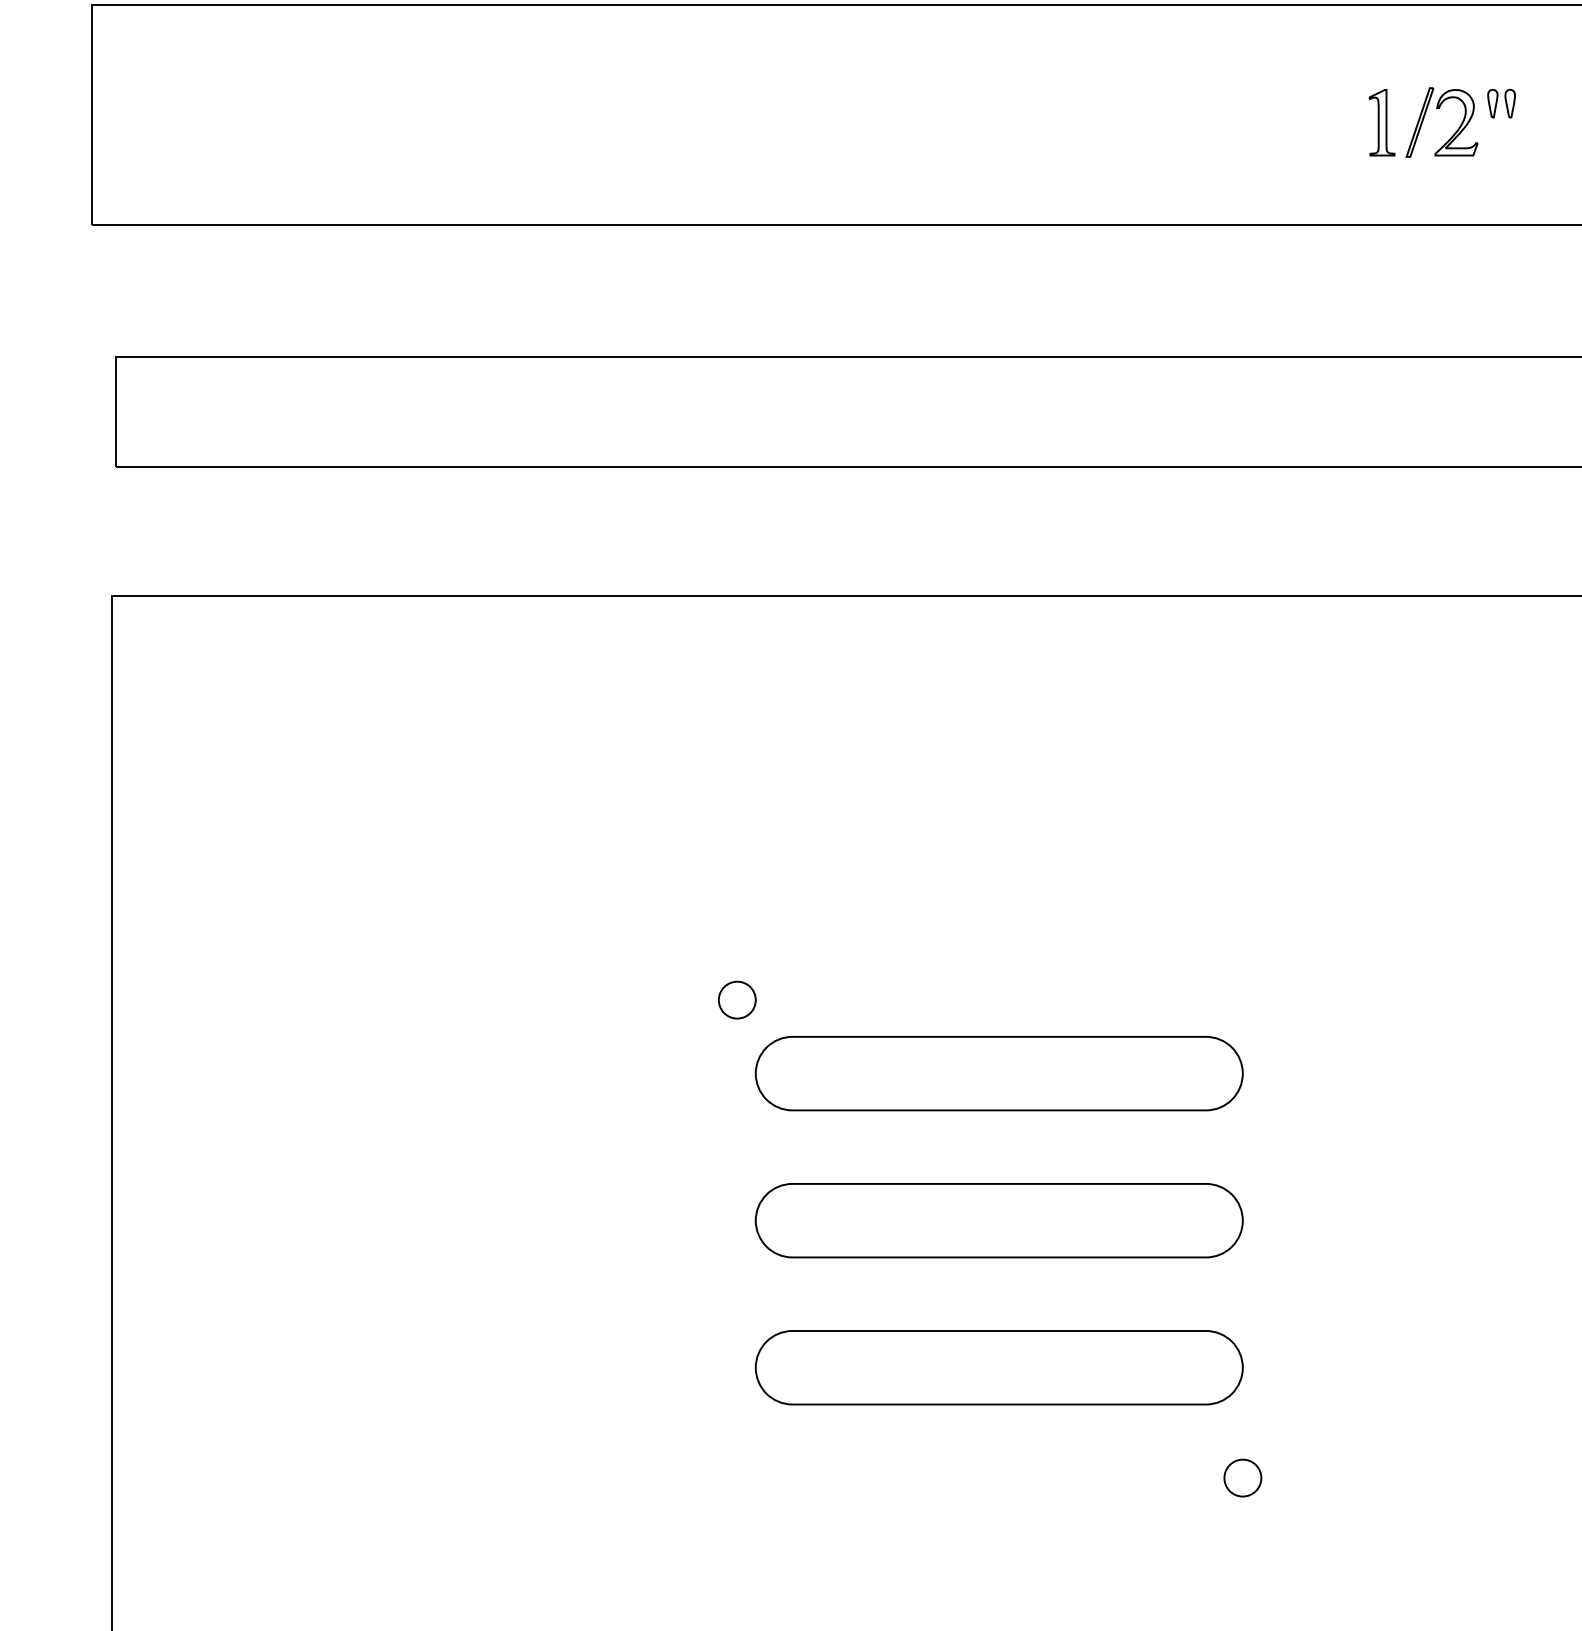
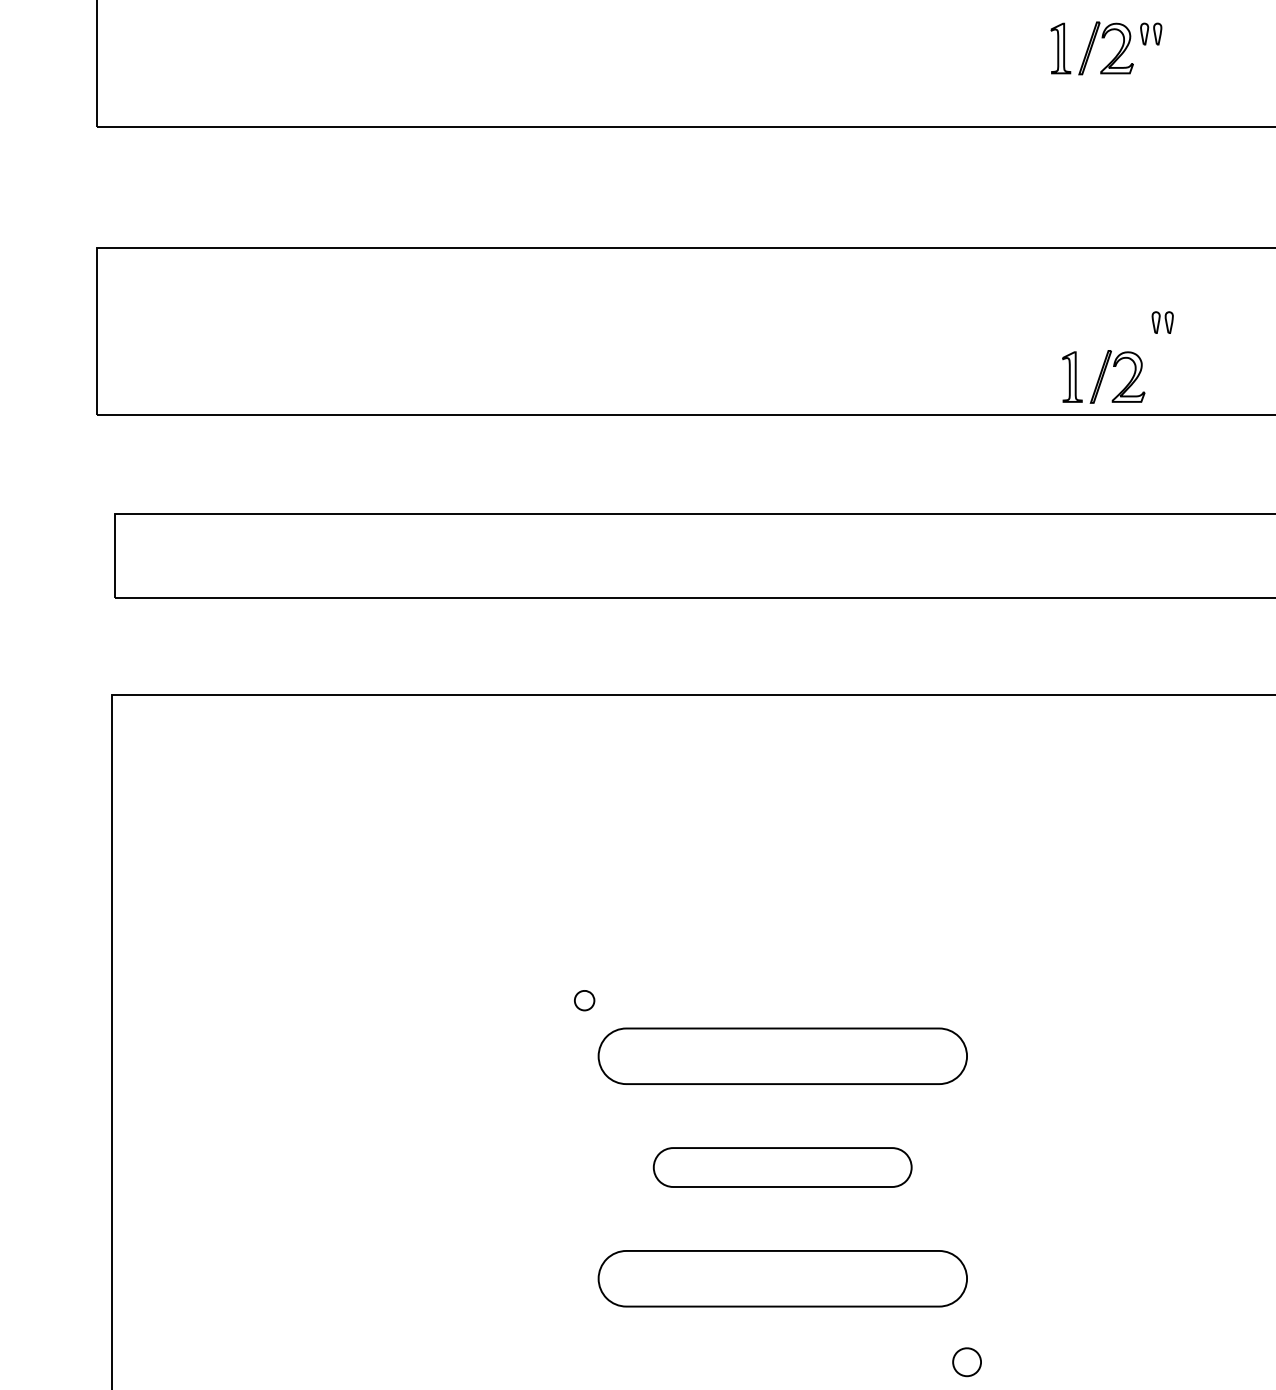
part: (1423, 121) -> (1103, 376), moved
part: (737, 999) -> (584, 1000), size x0.7
part: (998, 1220) -> (782, 1167), size x0.7

